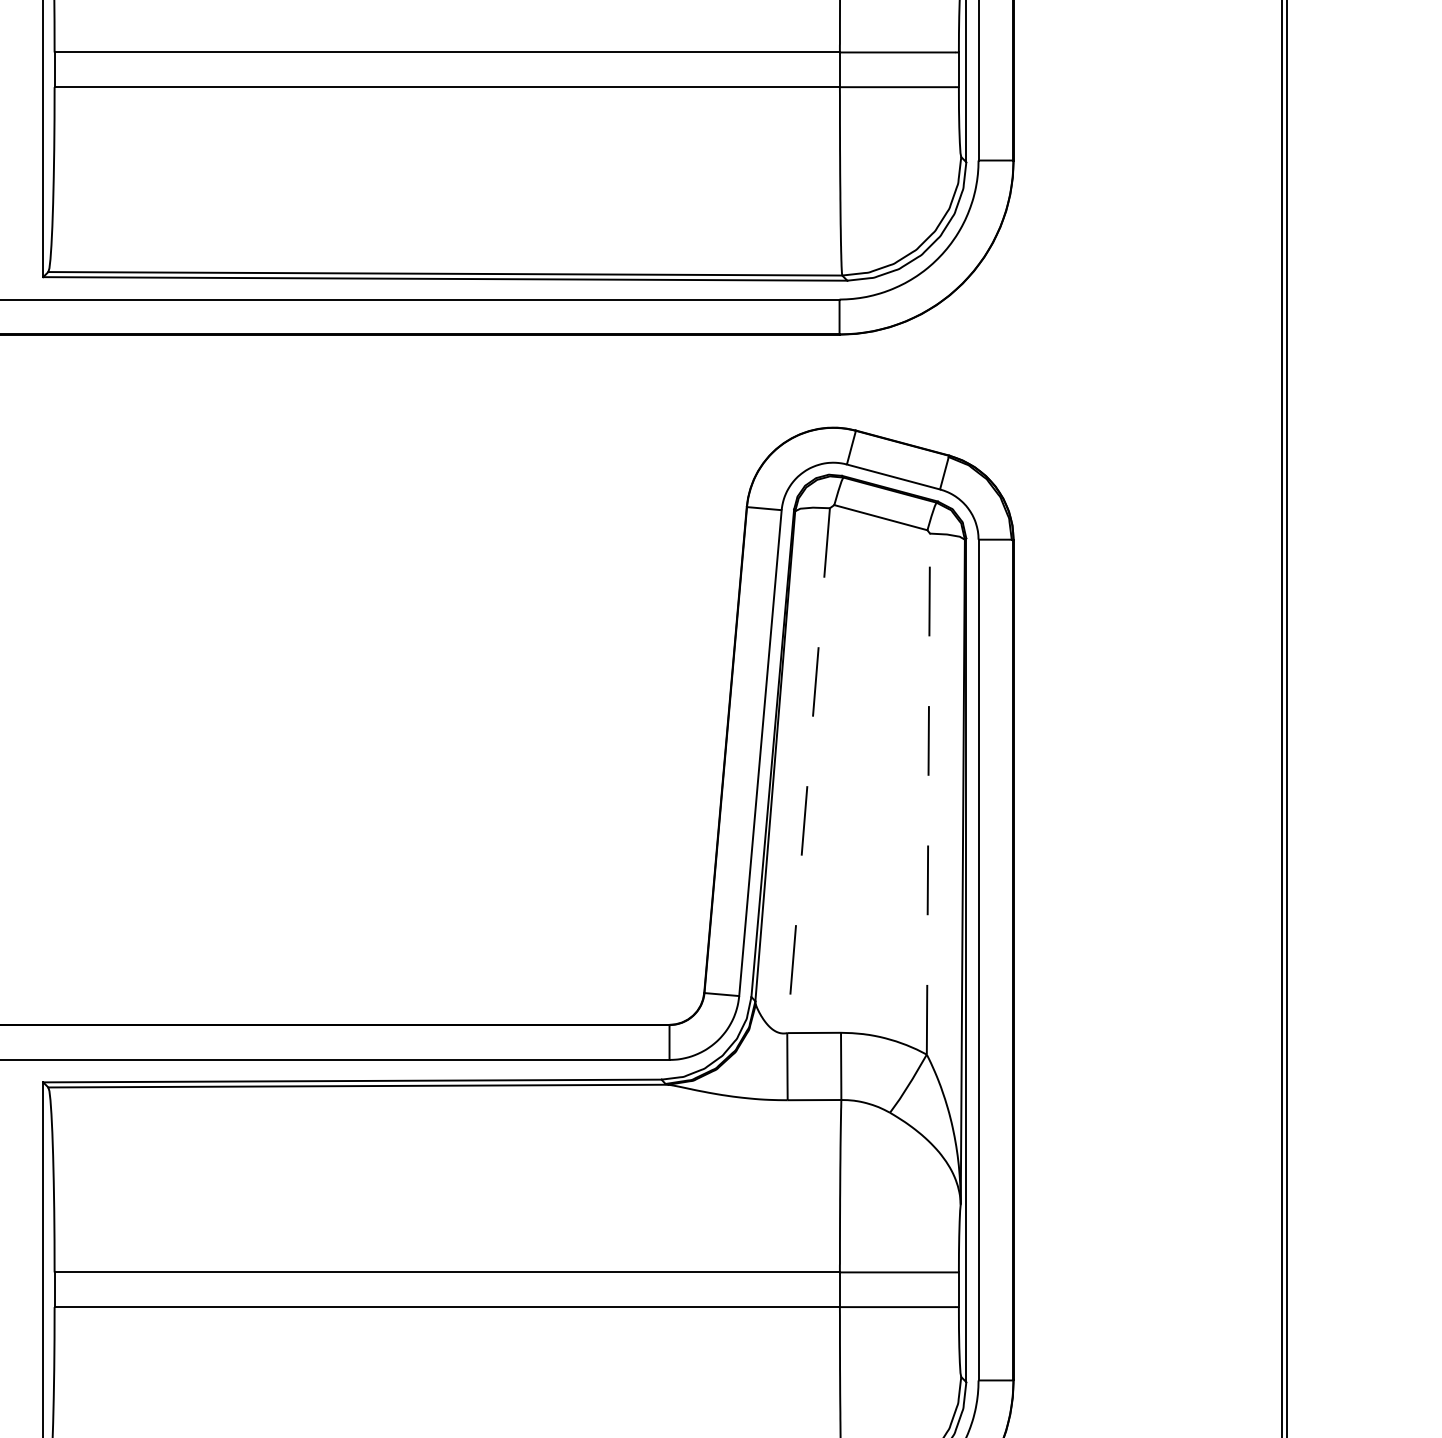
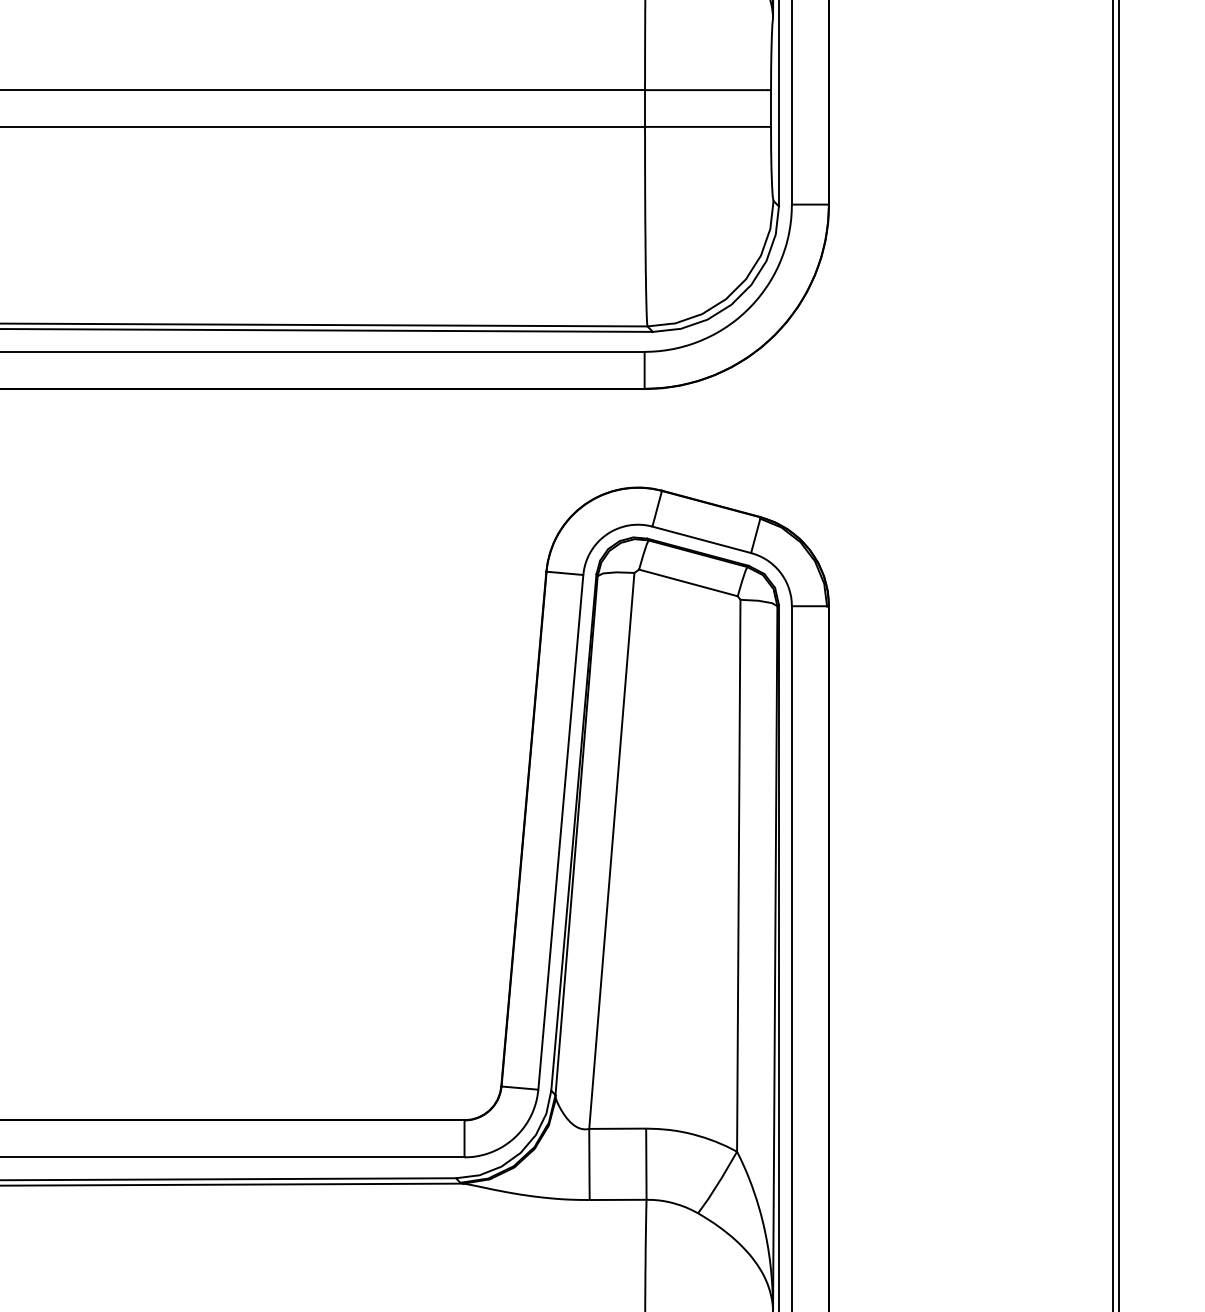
line: (808, 771) -> (611, 851), dashed -> solid
line: (928, 794) -> (738, 876), dashed -> solid

